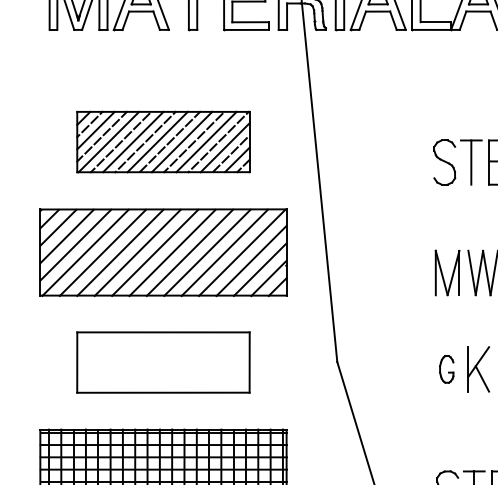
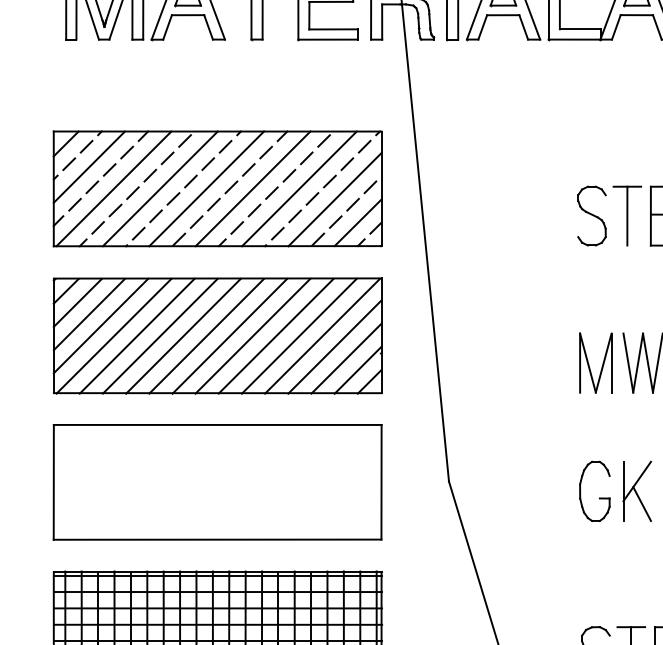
part: (163, 141) -> (217, 188), size x1.43
part: (163, 362) -> (217, 482), size x1.43
part: (446, 369) -> (594, 491), size x1.67

